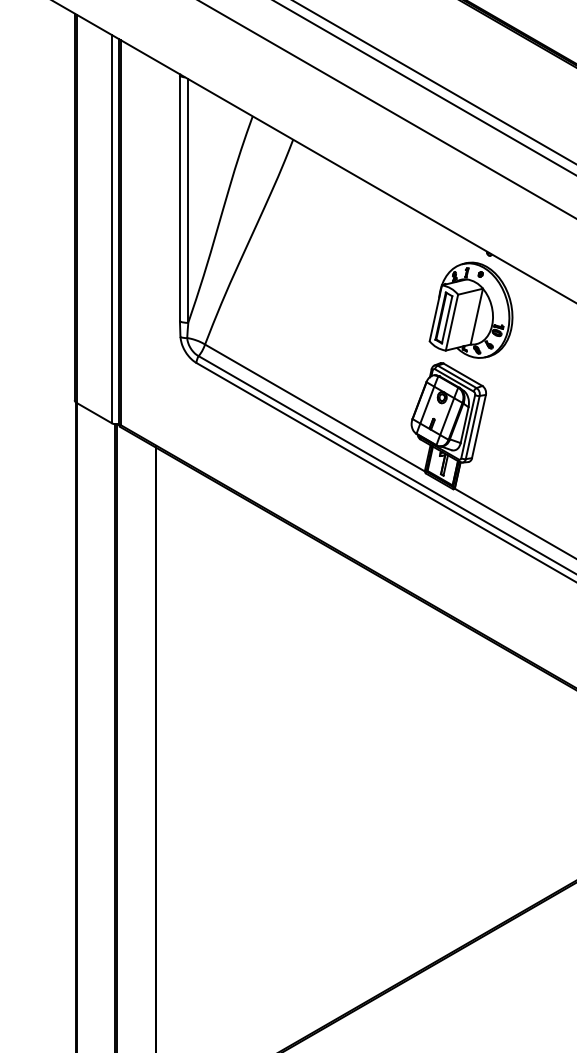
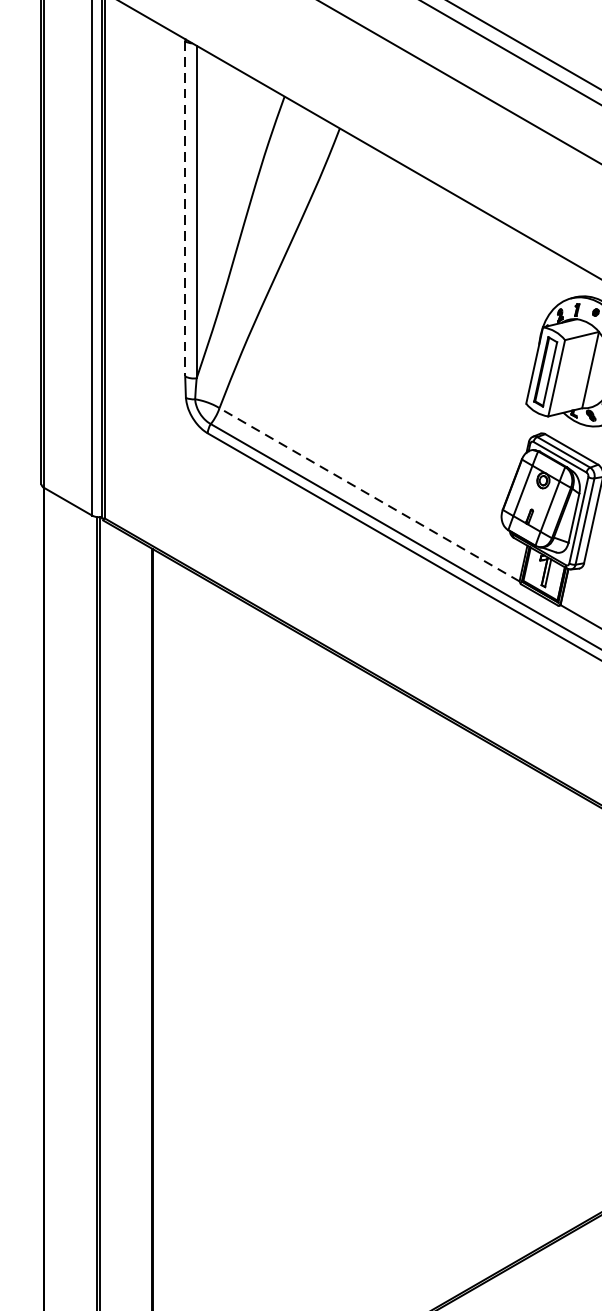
line: (179, 198) -> (184, 208), solid -> dashed
line: (315, 408) -> (370, 495), solid -> dashed

